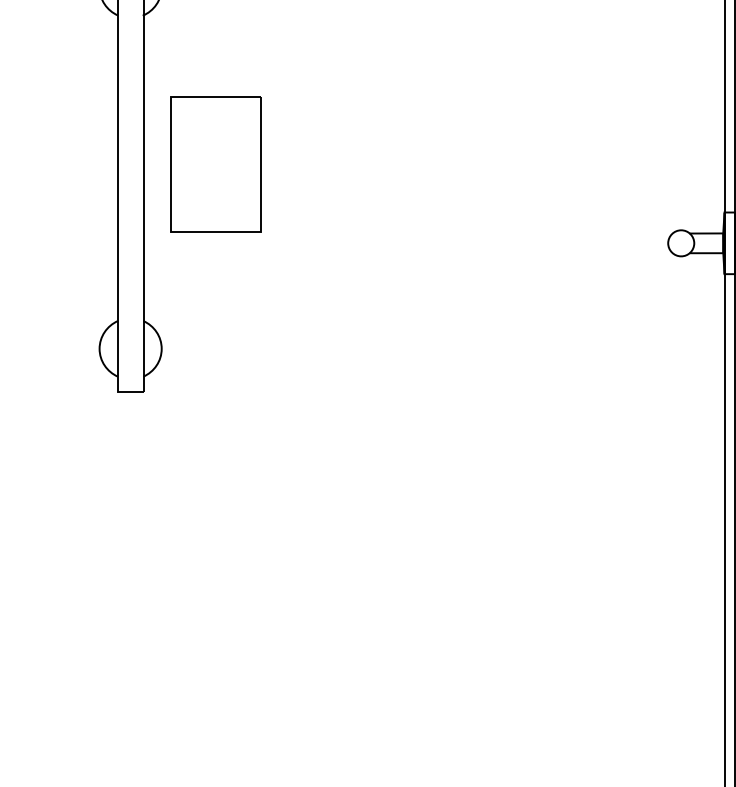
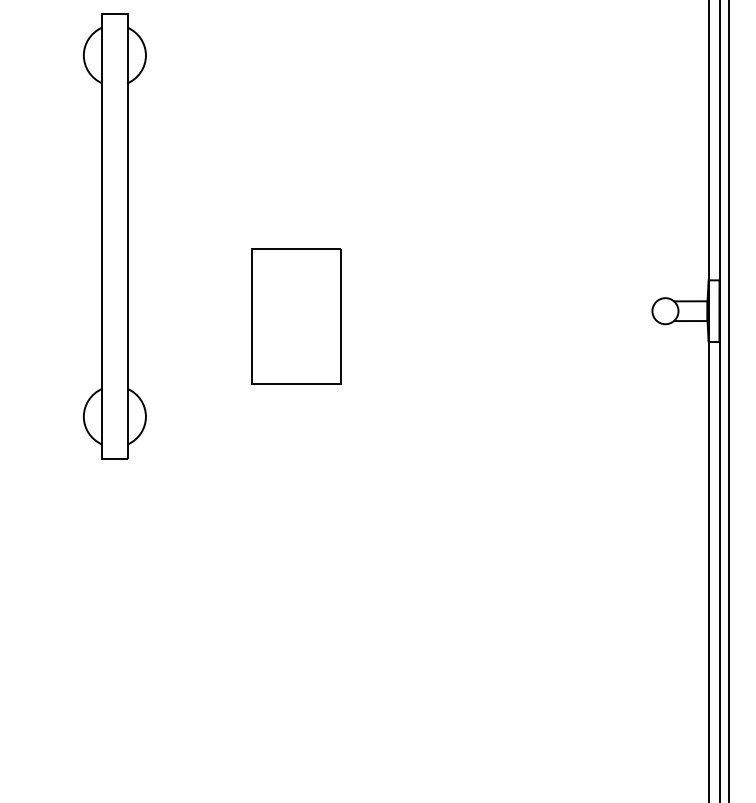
part: (216, 164) -> (296, 316), moved

